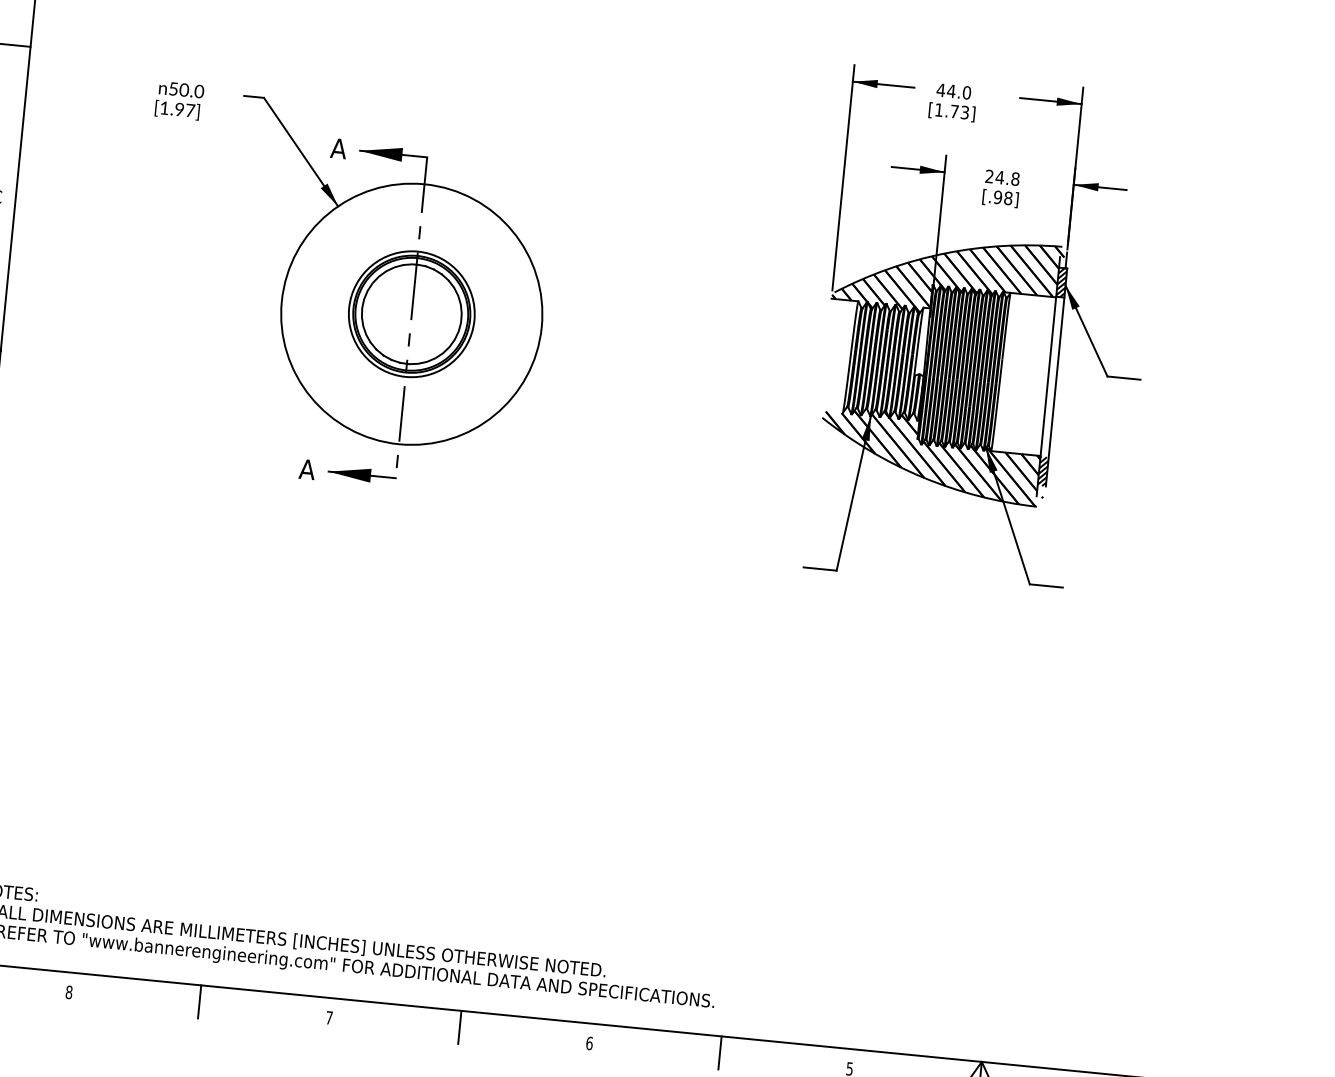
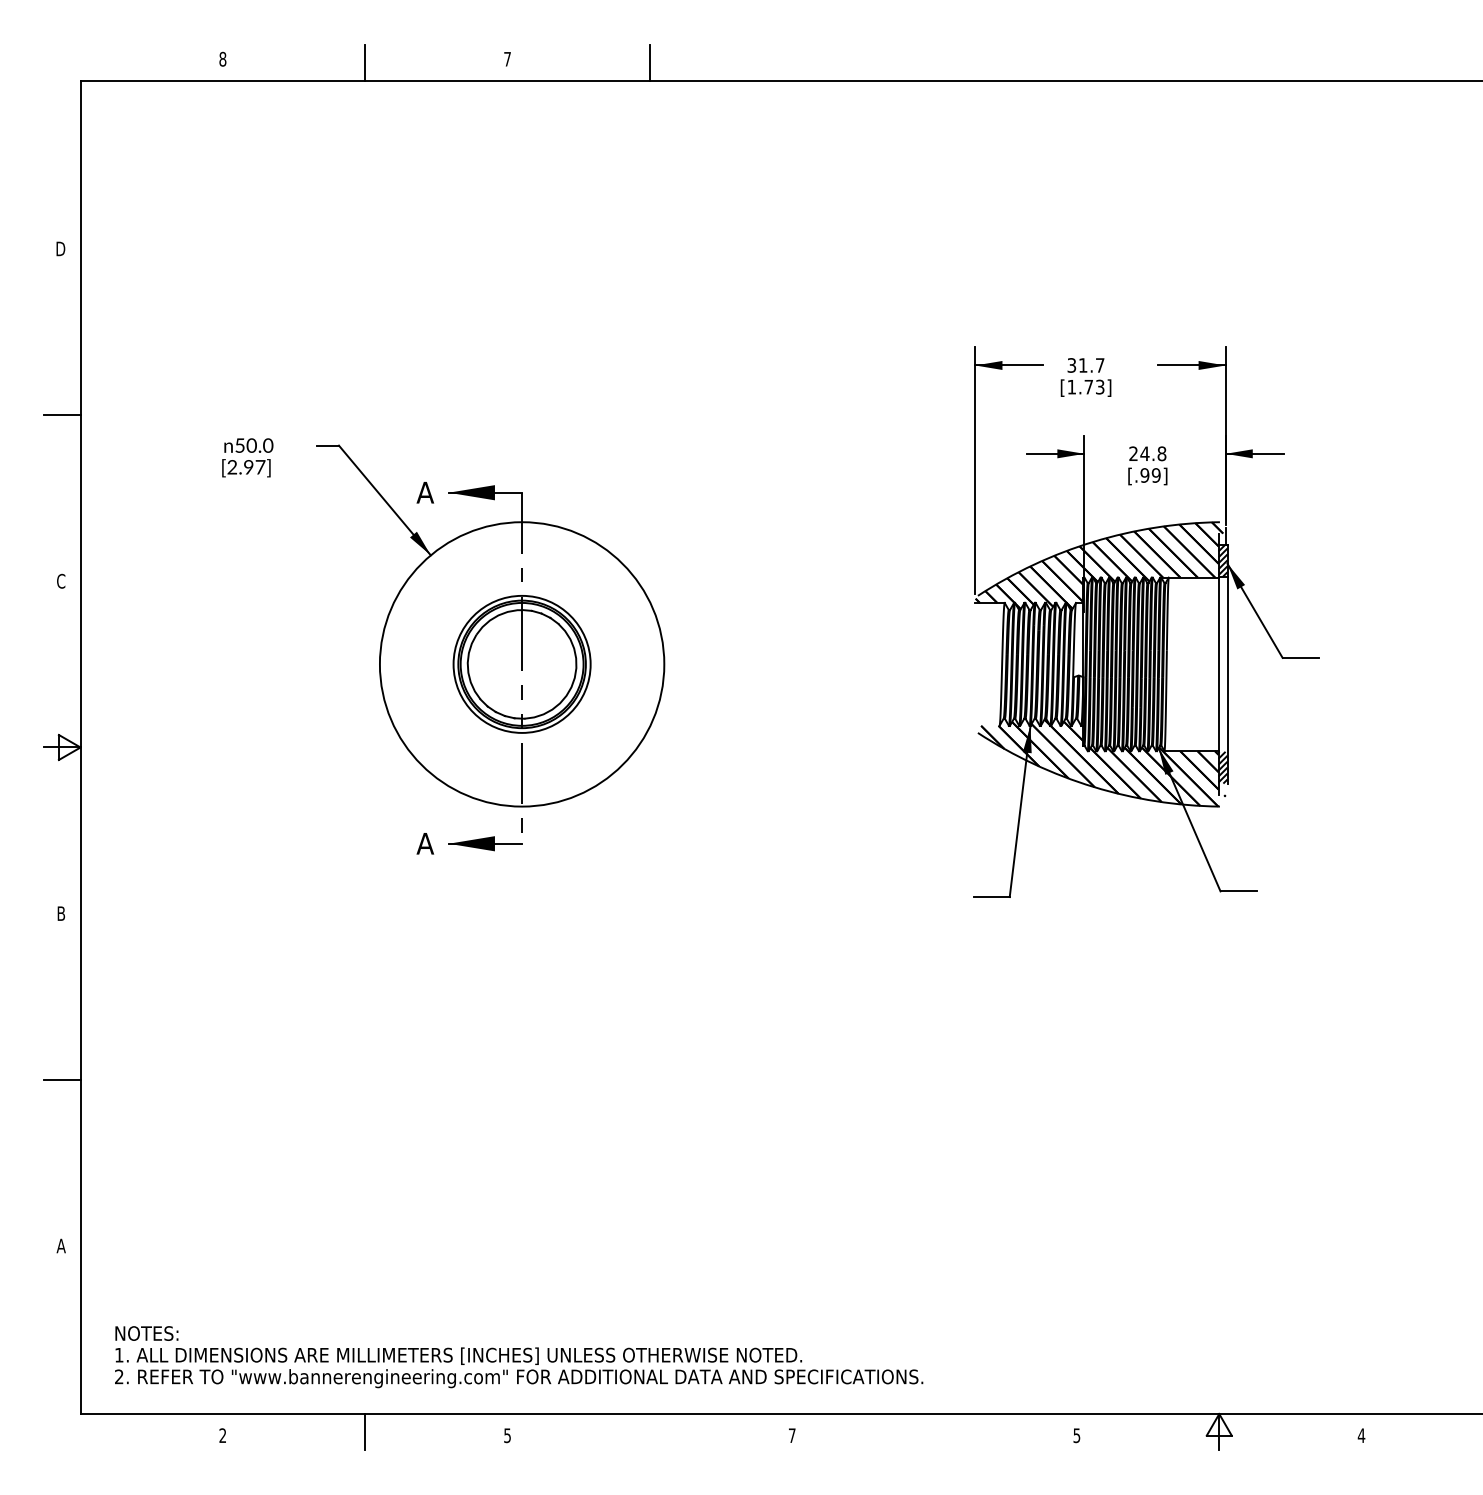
text: (953, 91) -> (1085, 365), 44.0 -> 31.7
text: (163, 108) -> (231, 467), [1.97] -> [2.97]
text: (1007, 198) -> (1155, 475), [.98] -> [.99]
text: (68, 992) -> (222, 1435), 8 -> 2
text: (329, 1017) -> (507, 1435), 7 -> 5
line: (459, 1027) -> (649, 1432), removed
text: (588, 1043) -> (791, 1435), 6 -> 7
line: (719, 1053) -> (934, 1432), removed

